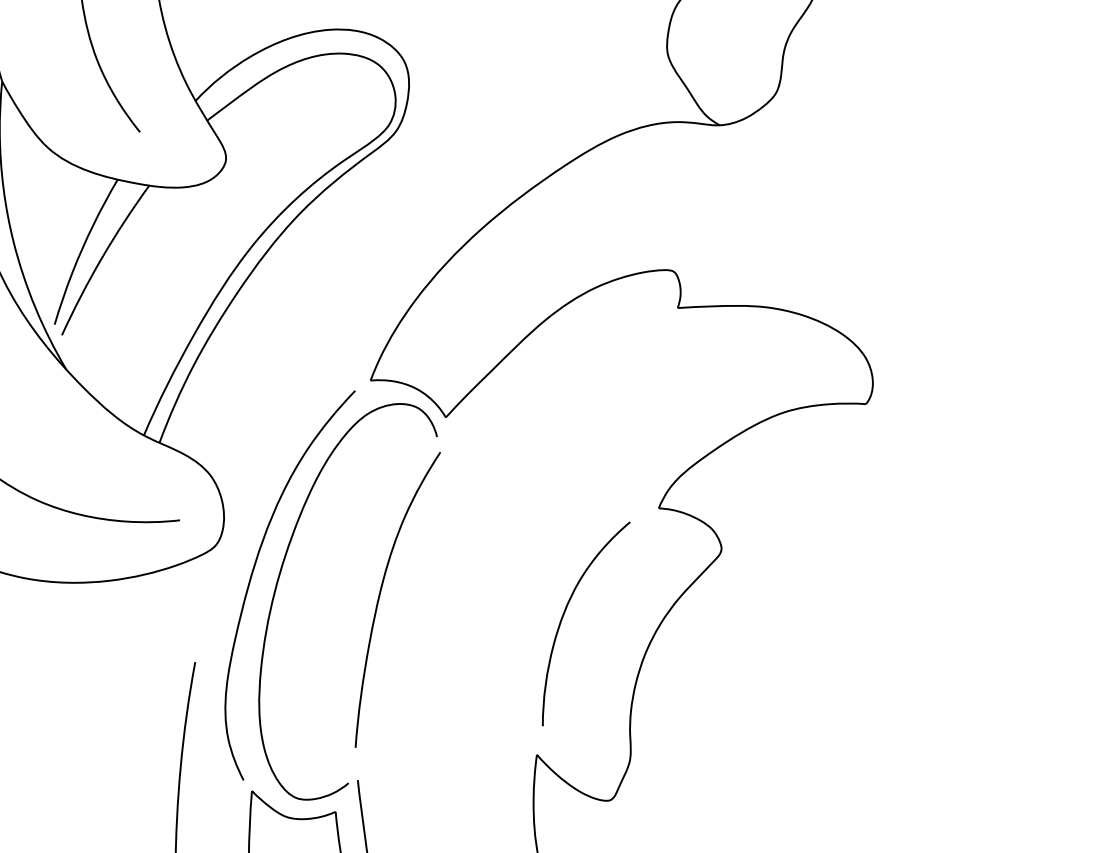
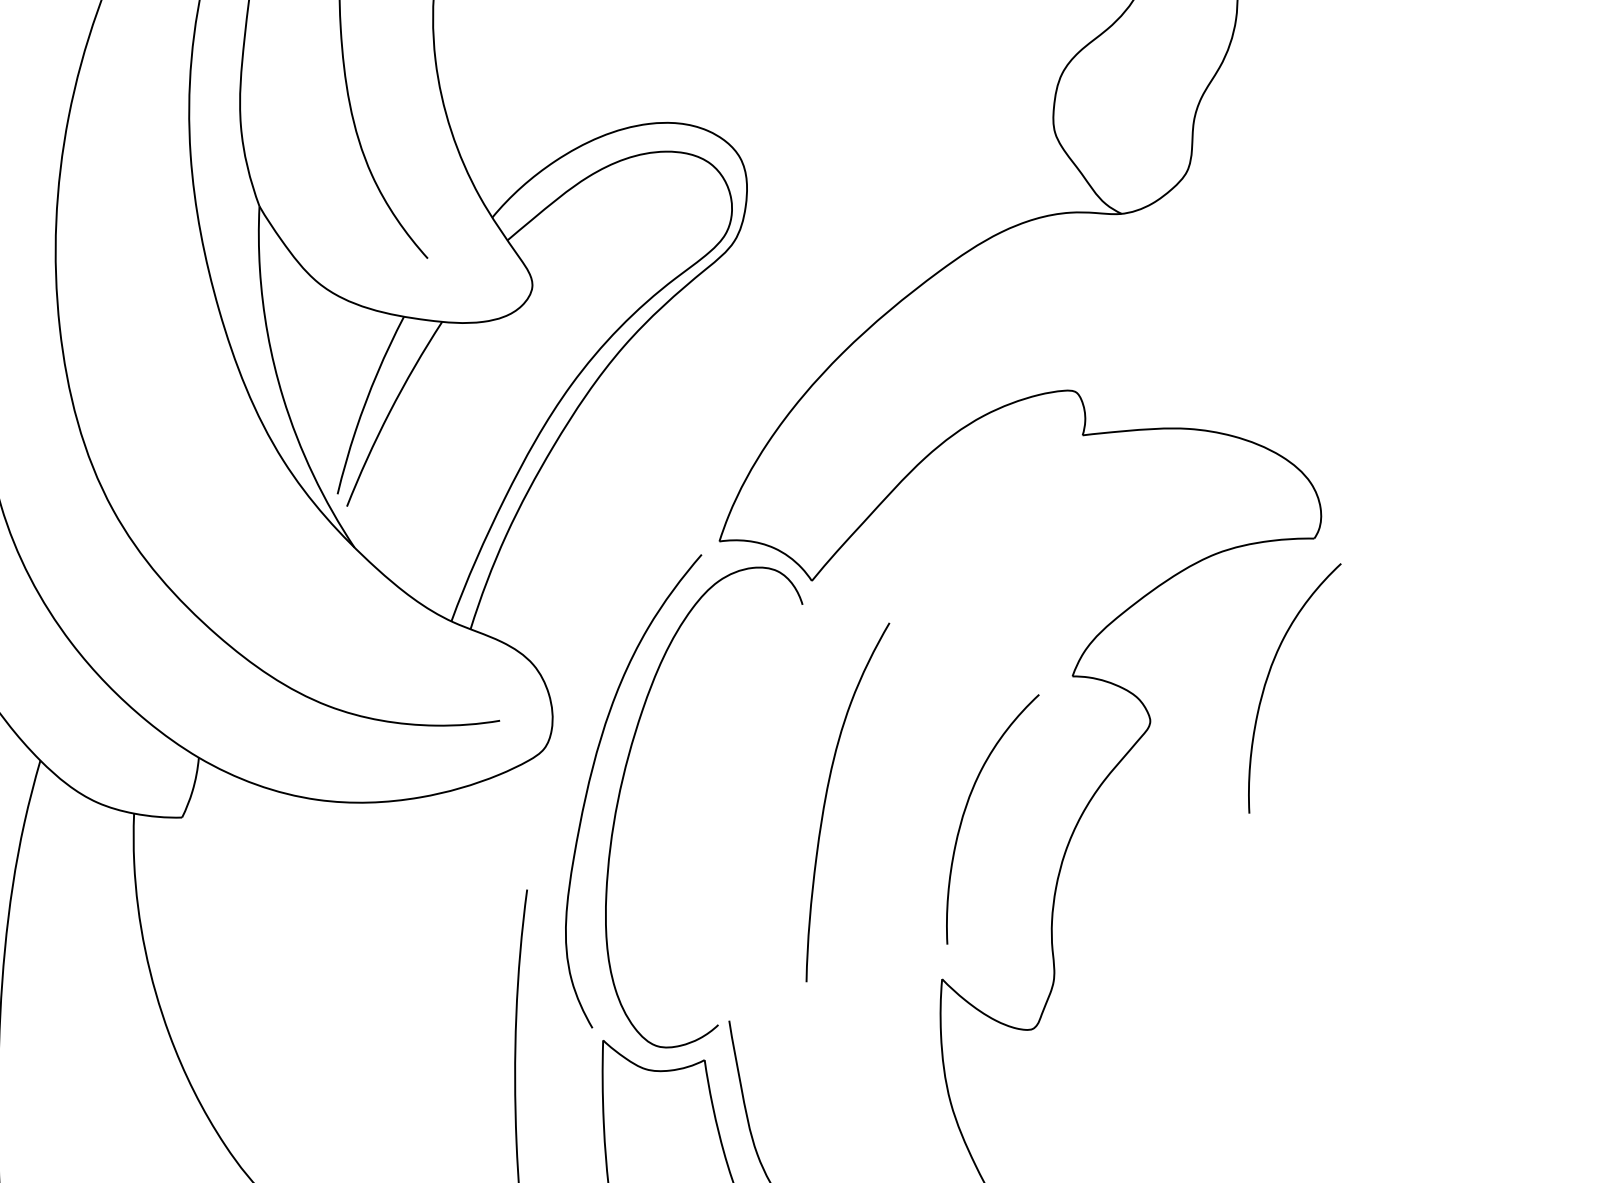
curve: (821, 518) -> (1268, 678), added
curve: (380, 597) -> (826, 800), moved

